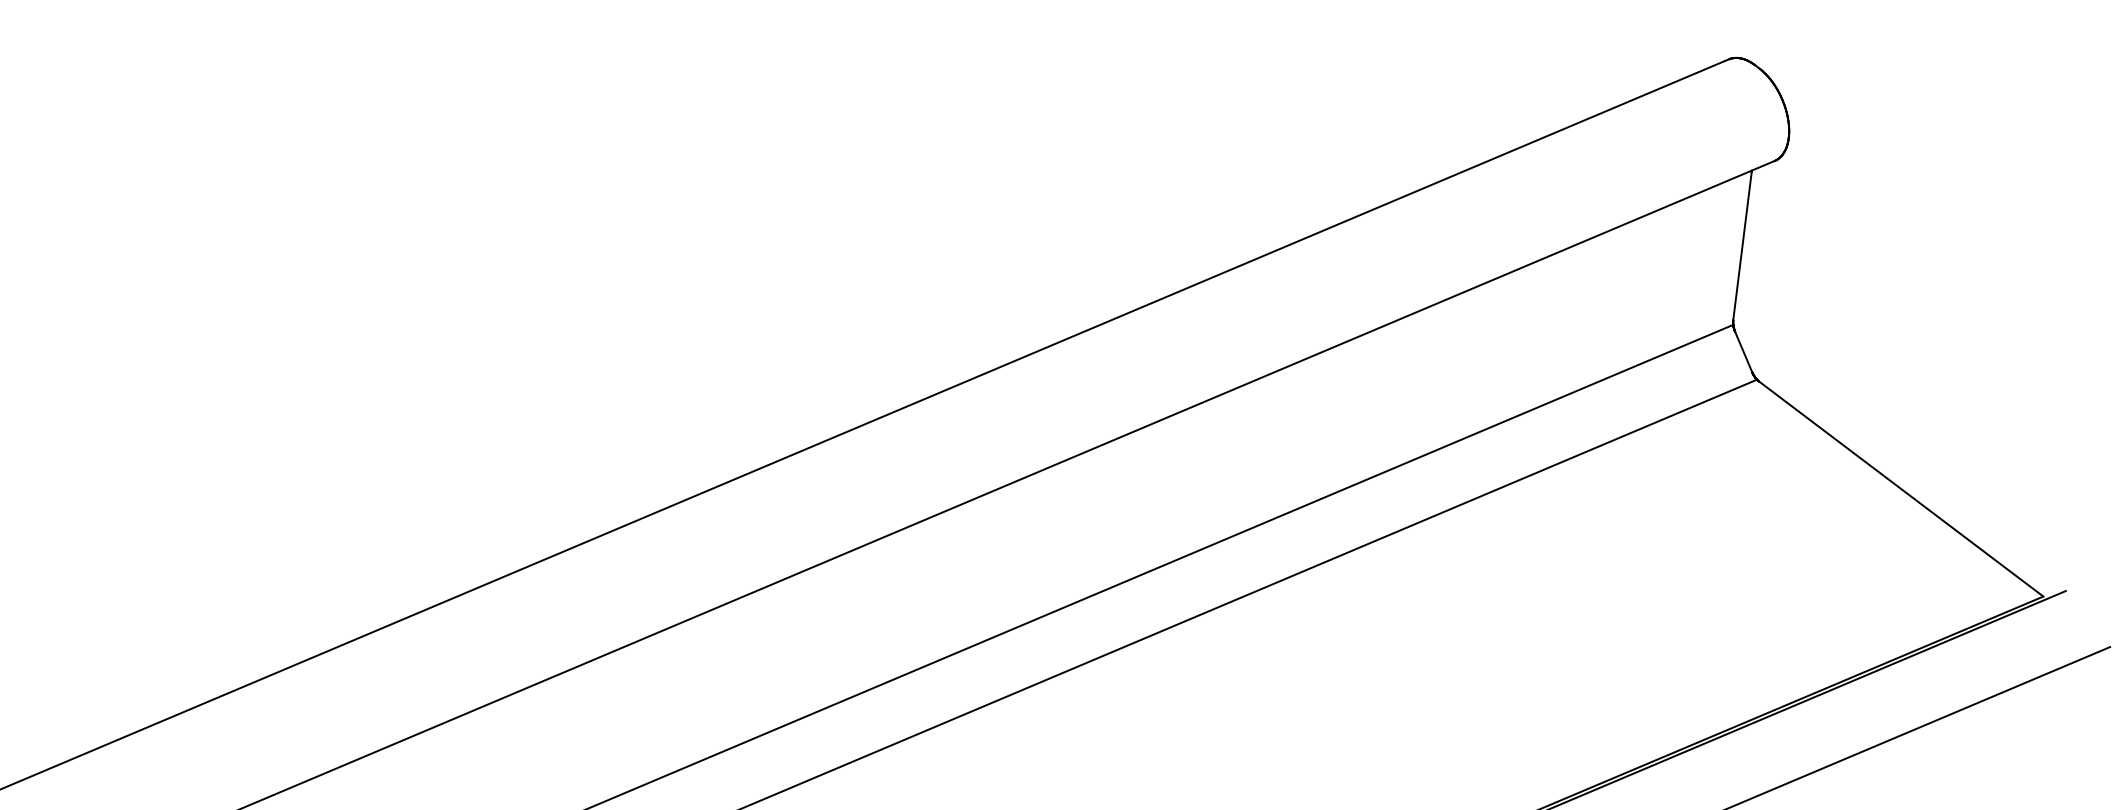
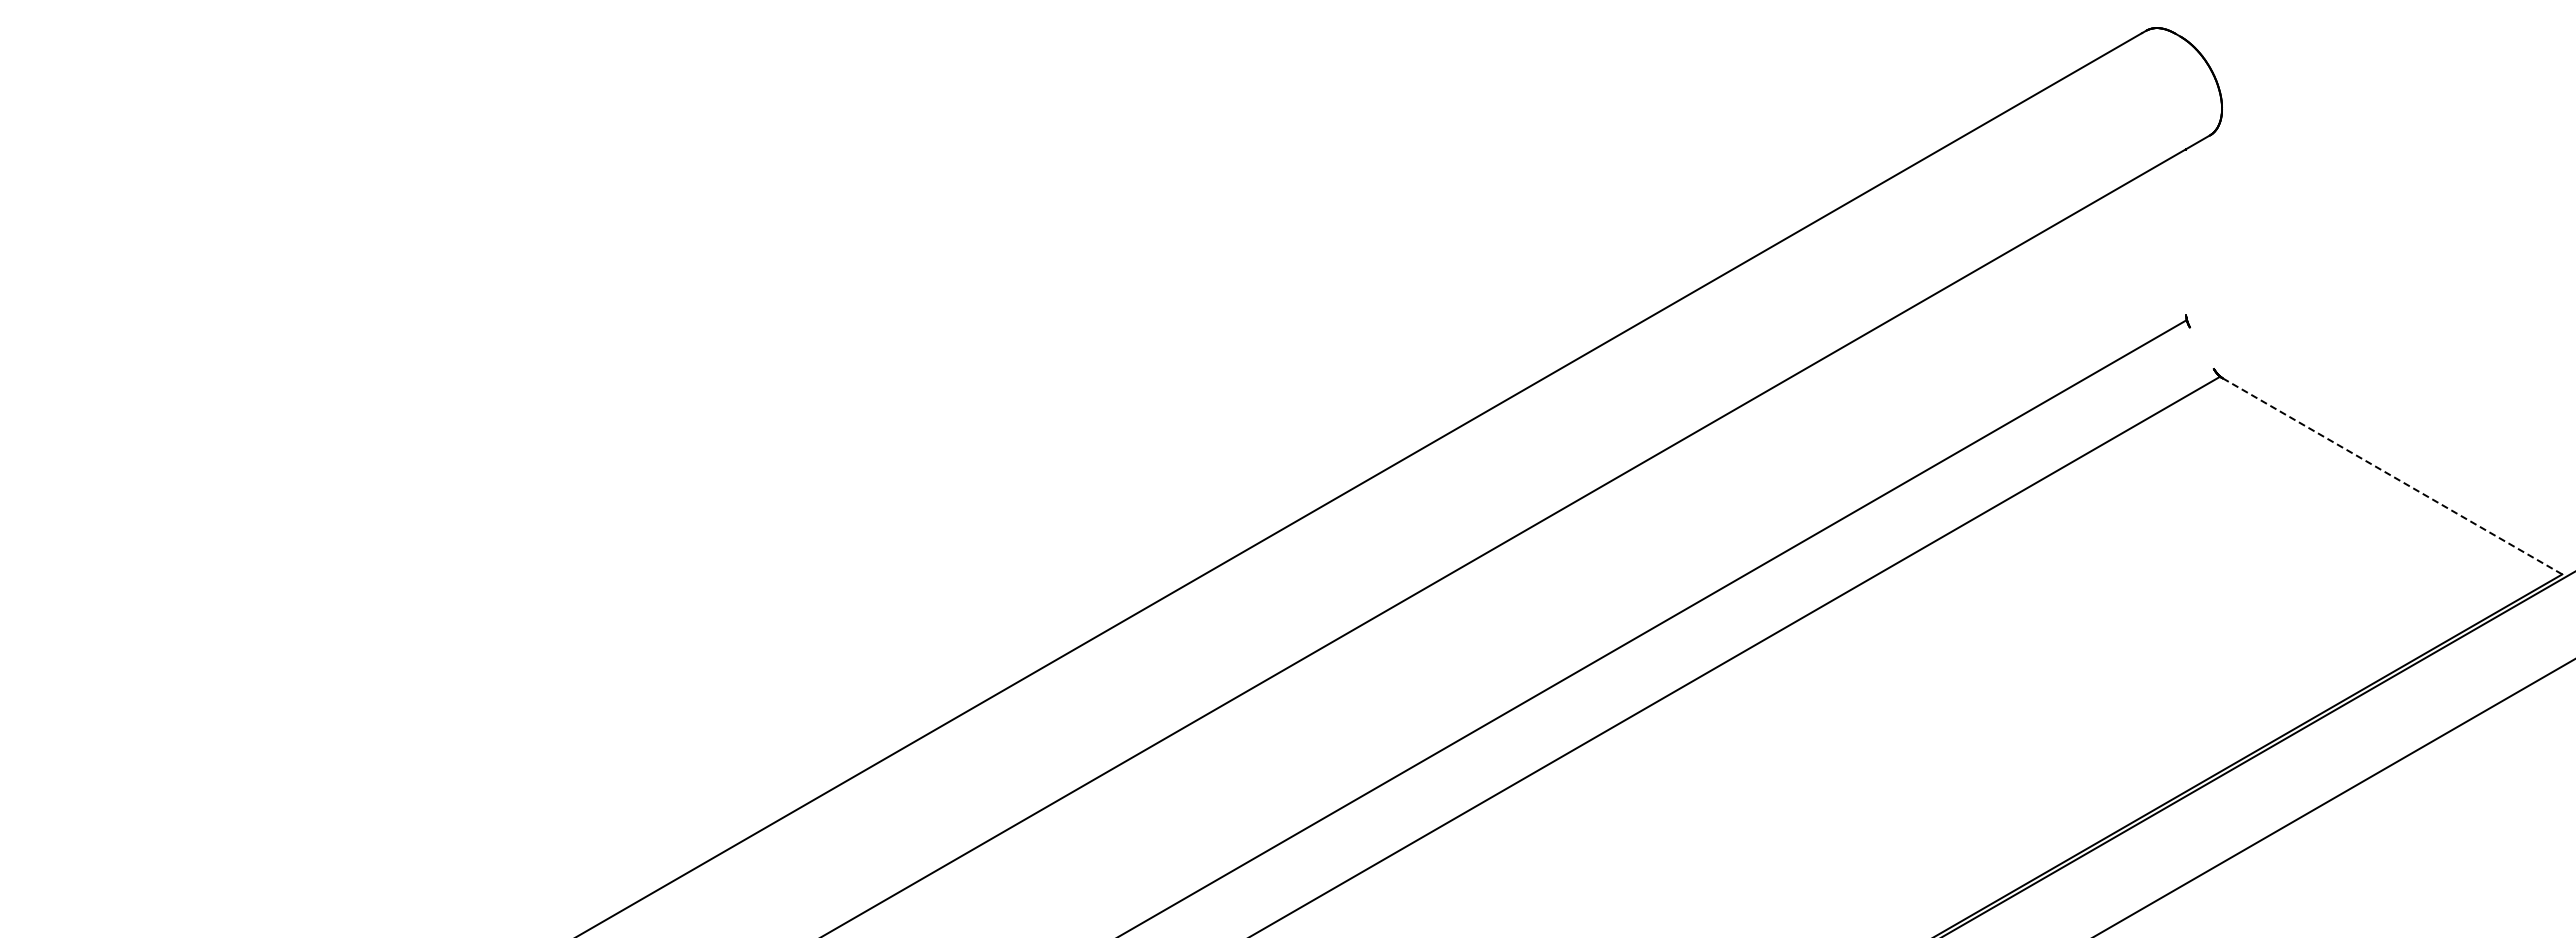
line: (1742, 245) -> (2186, 232), removed
line: (1743, 352) -> (2201, 348), removed
line: (1901, 489) -> (2392, 476), solid -> dashed

